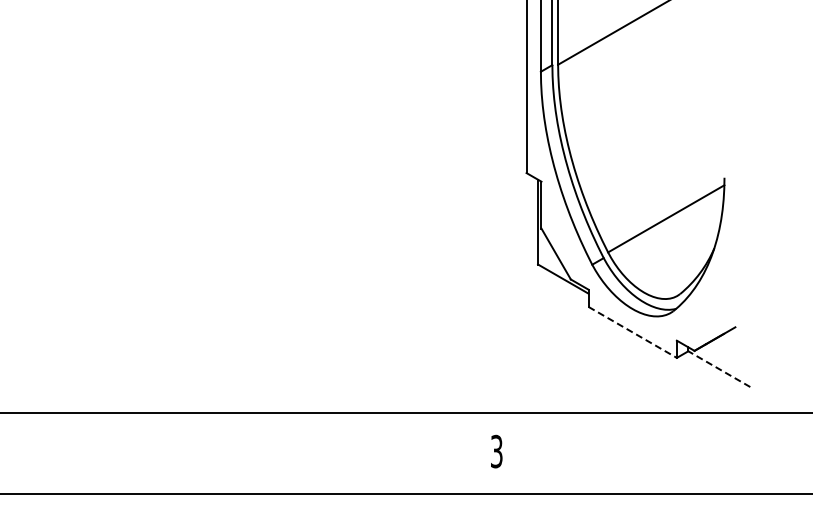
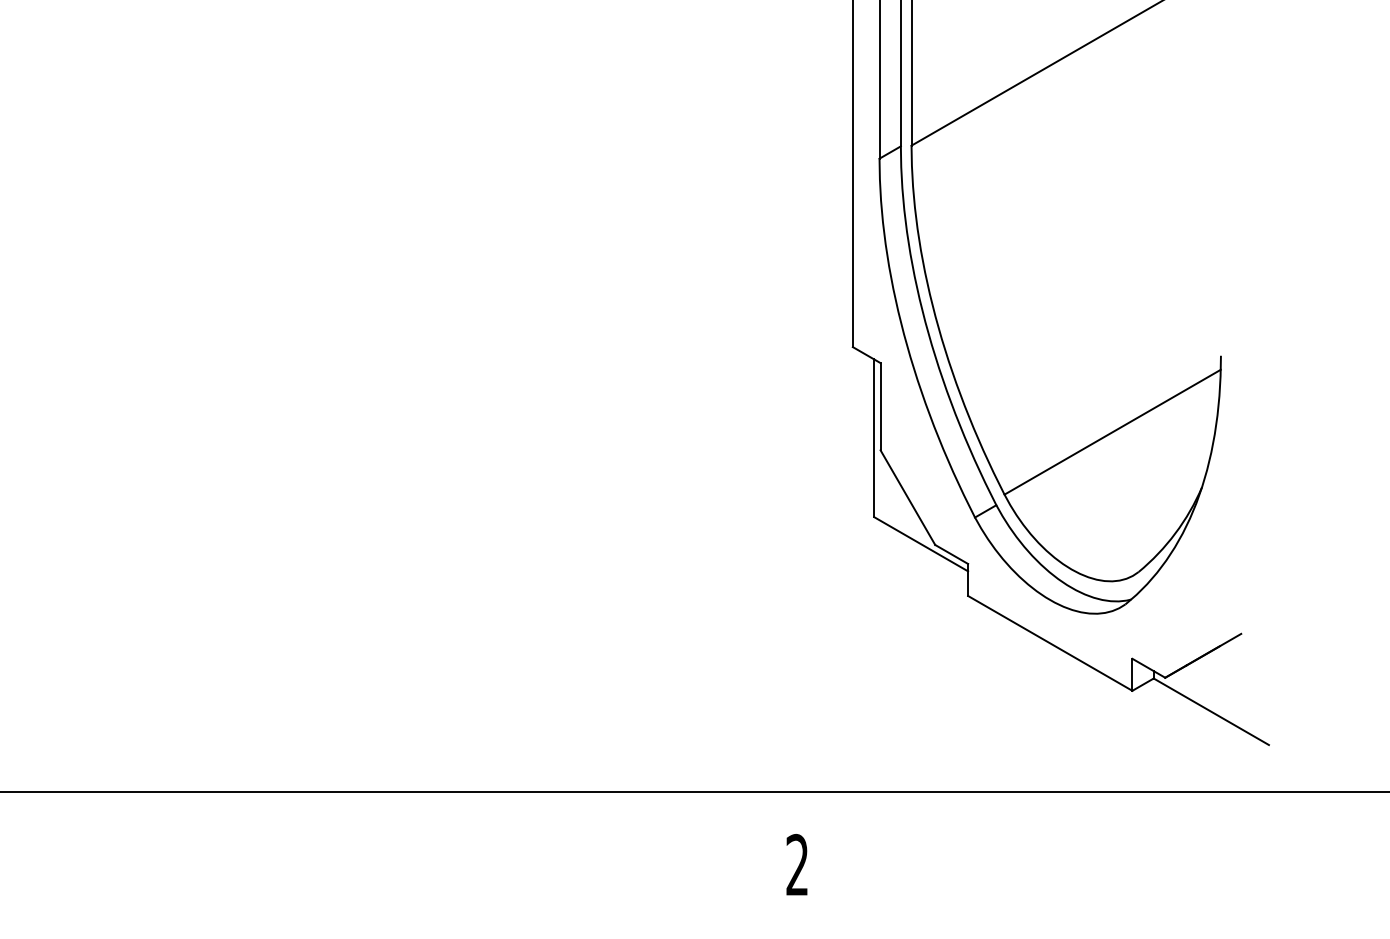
line: (633, 332) -> (1051, 643), dashed -> solid
line: (719, 369) -> (1211, 712), dashed -> solid
text: (496, 451) -> (796, 864), 3 -> 2

